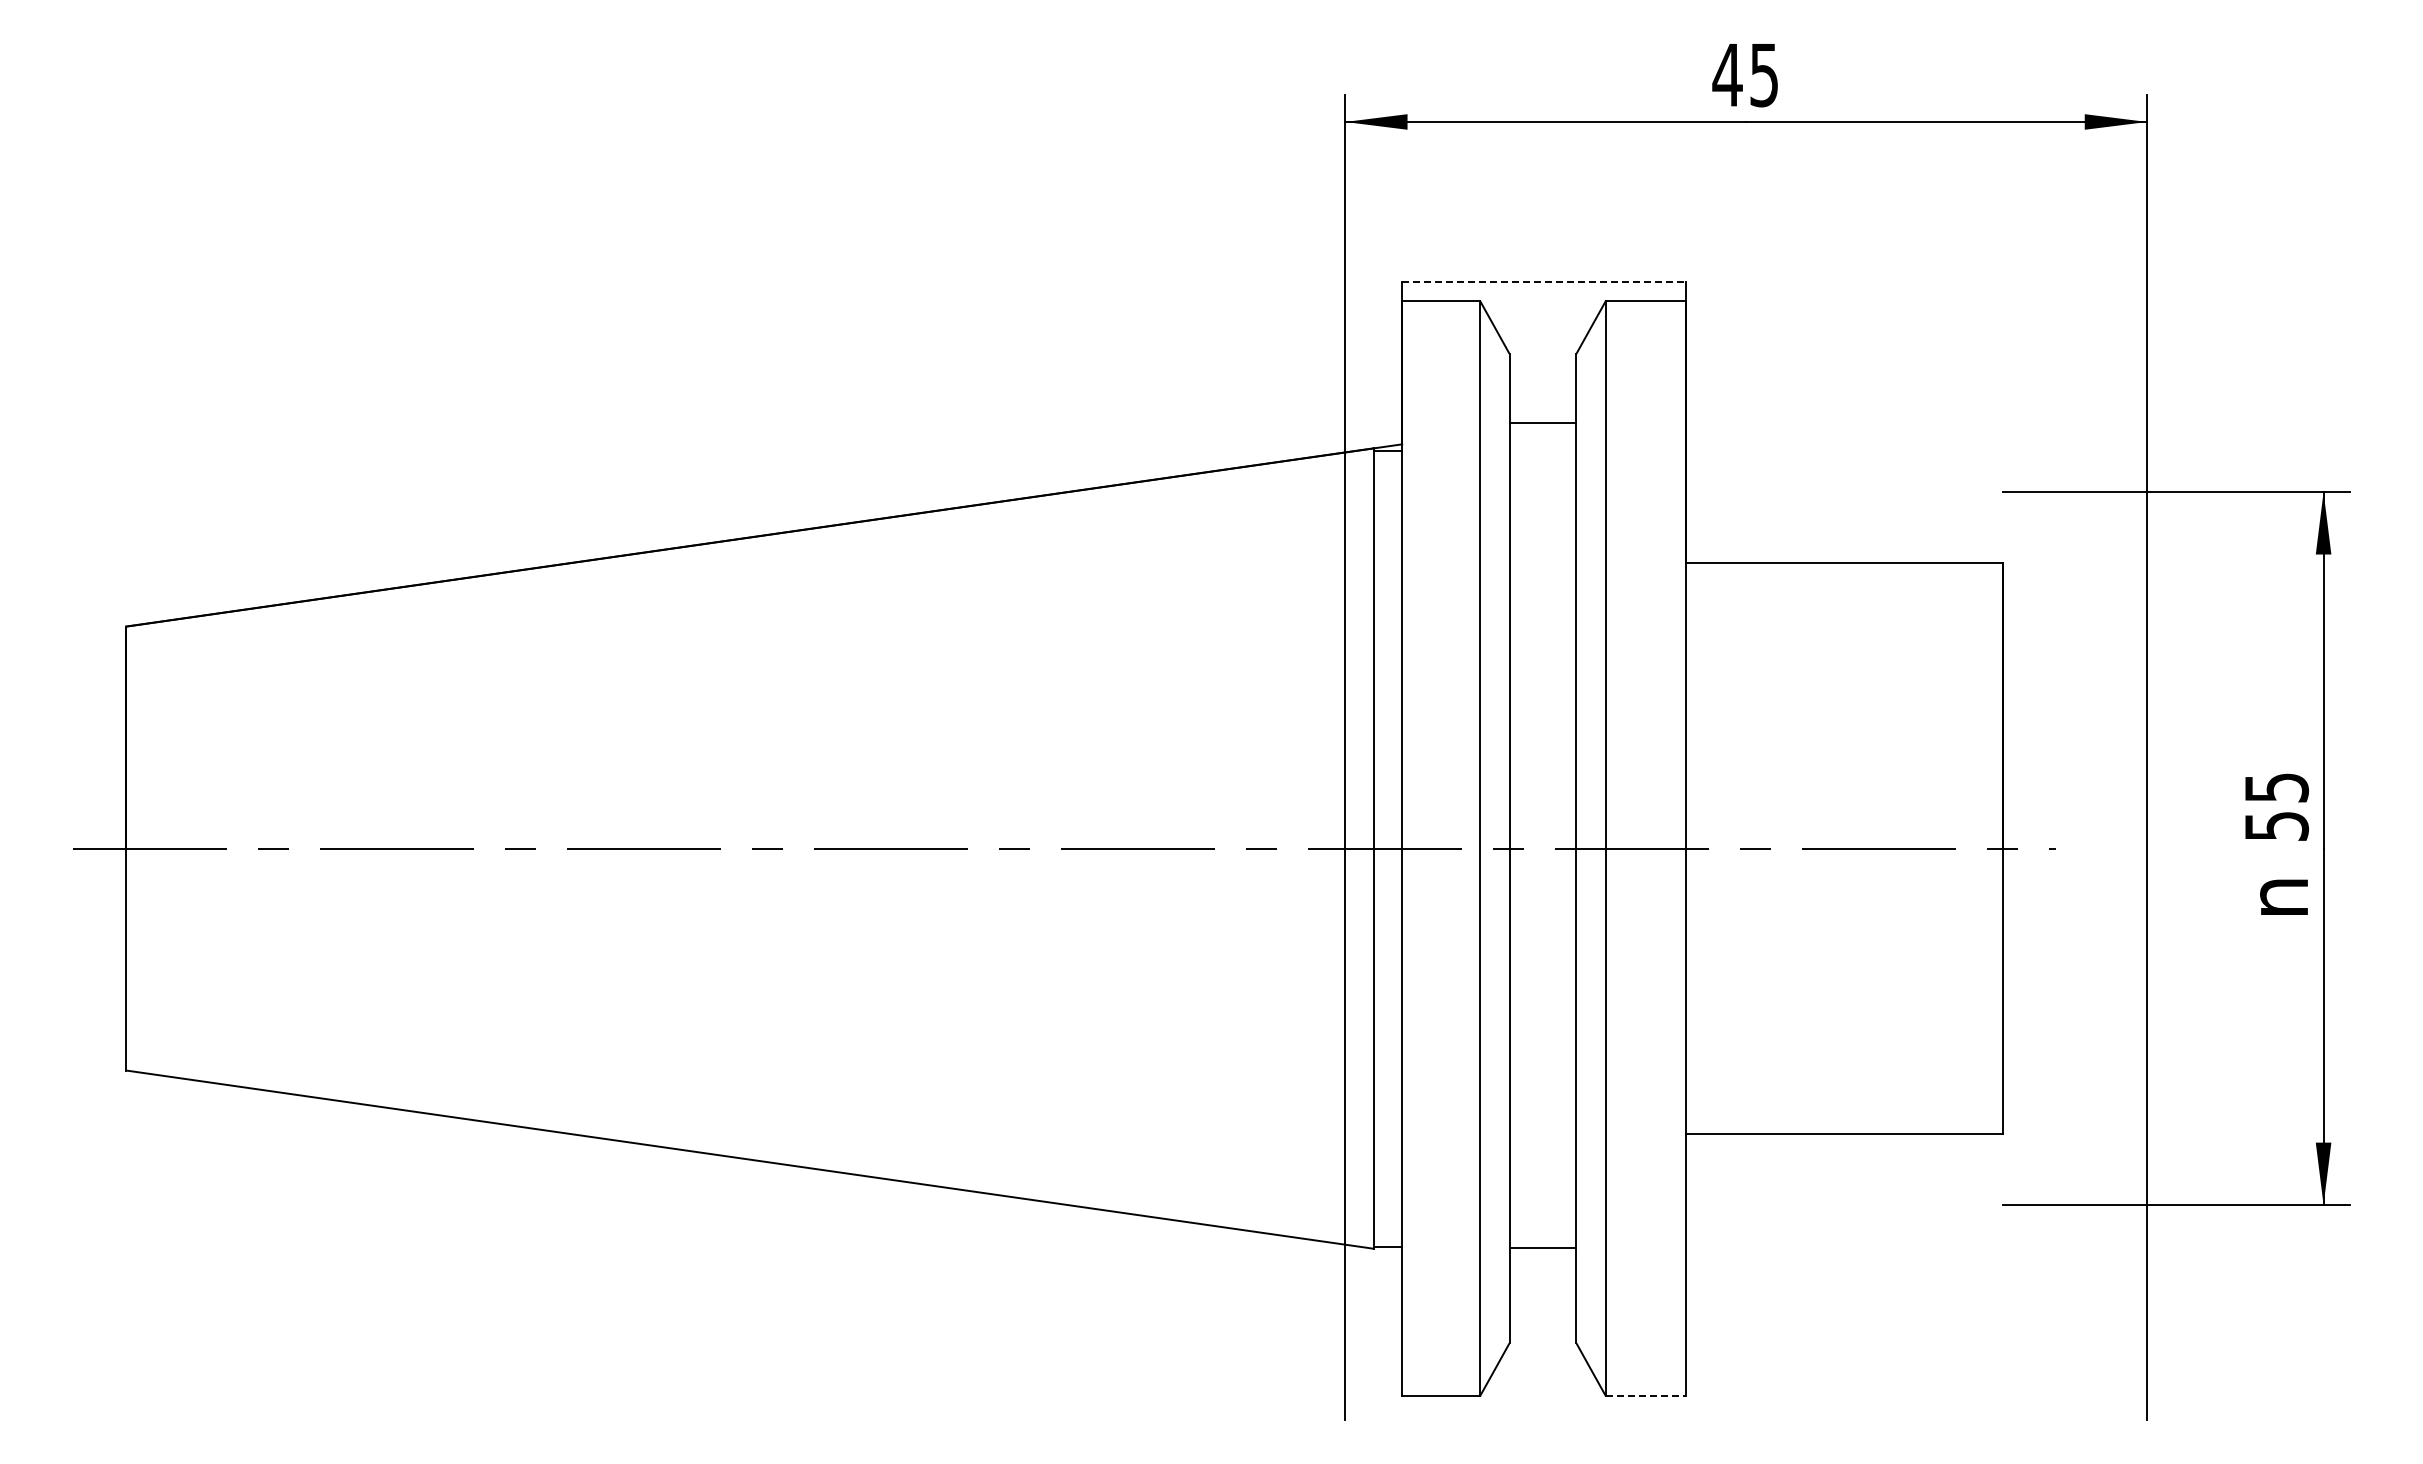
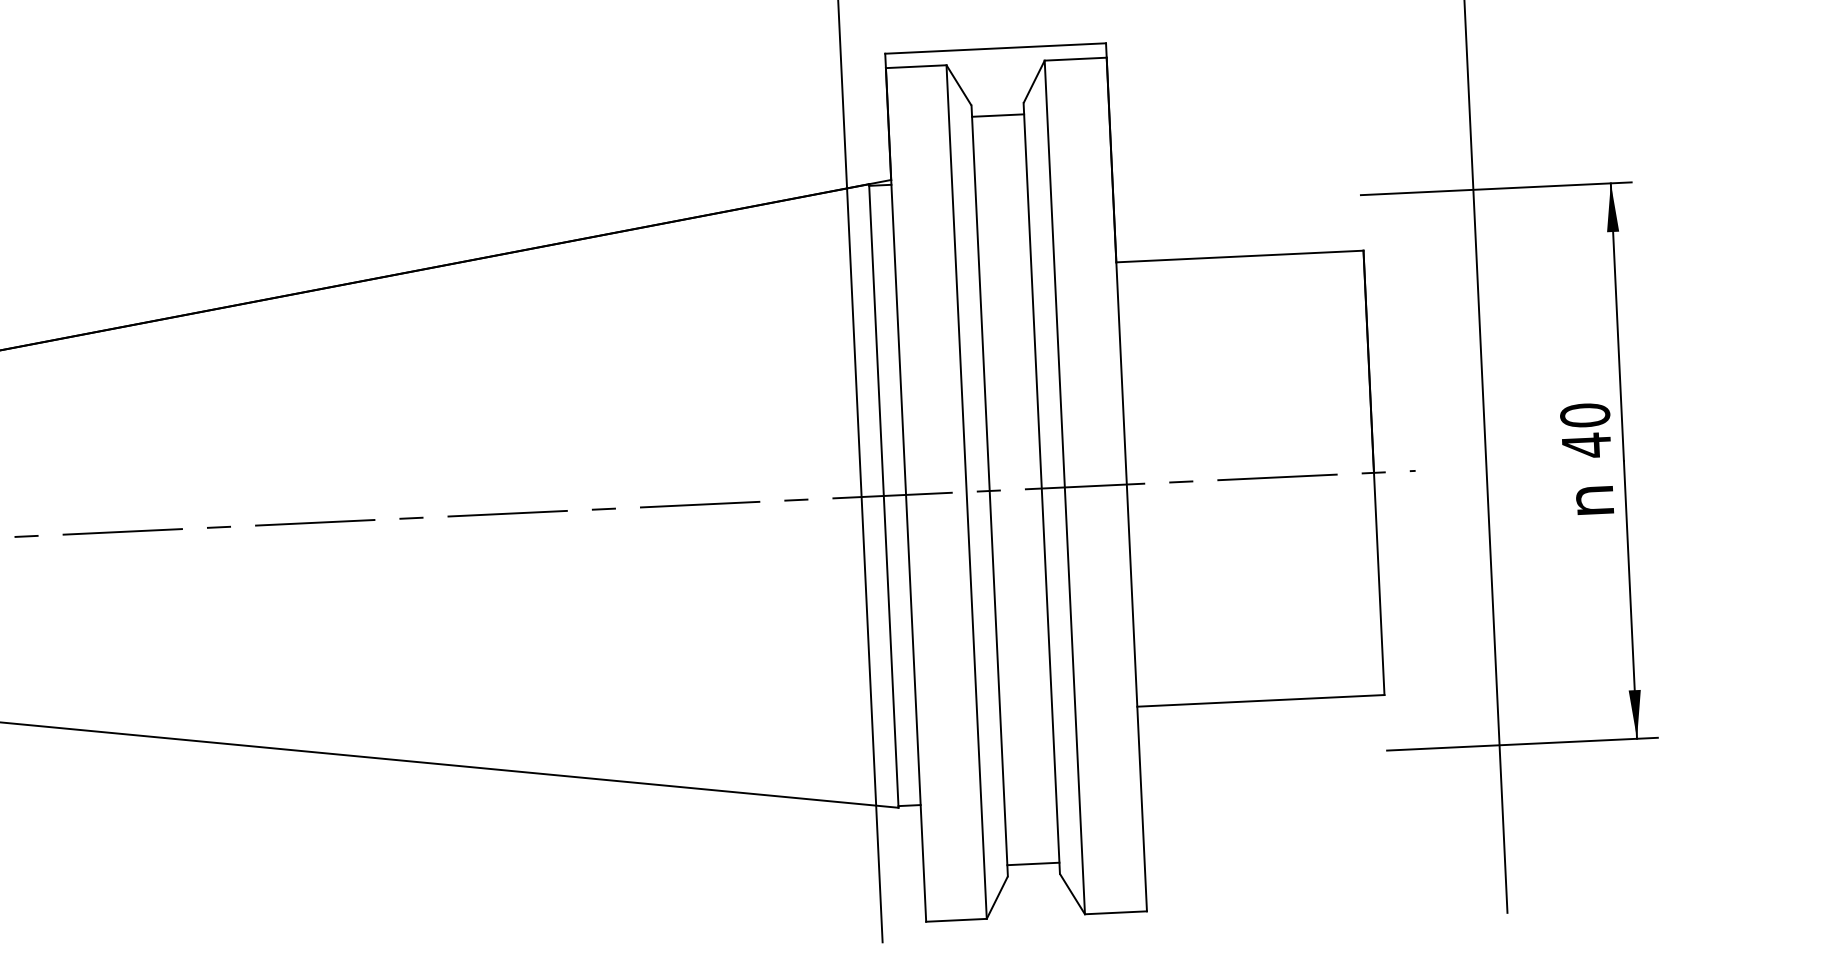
line: (1543, 282) -> (995, 48), dashed -> solid
line: (1542, 423) -> (997, 115), moved
text: (2276, 807) -> (1585, 430), 55 -> 40
line: (1542, 1247) -> (1033, 863), moved
line: (1645, 1396) -> (1115, 912), dashed -> solid

